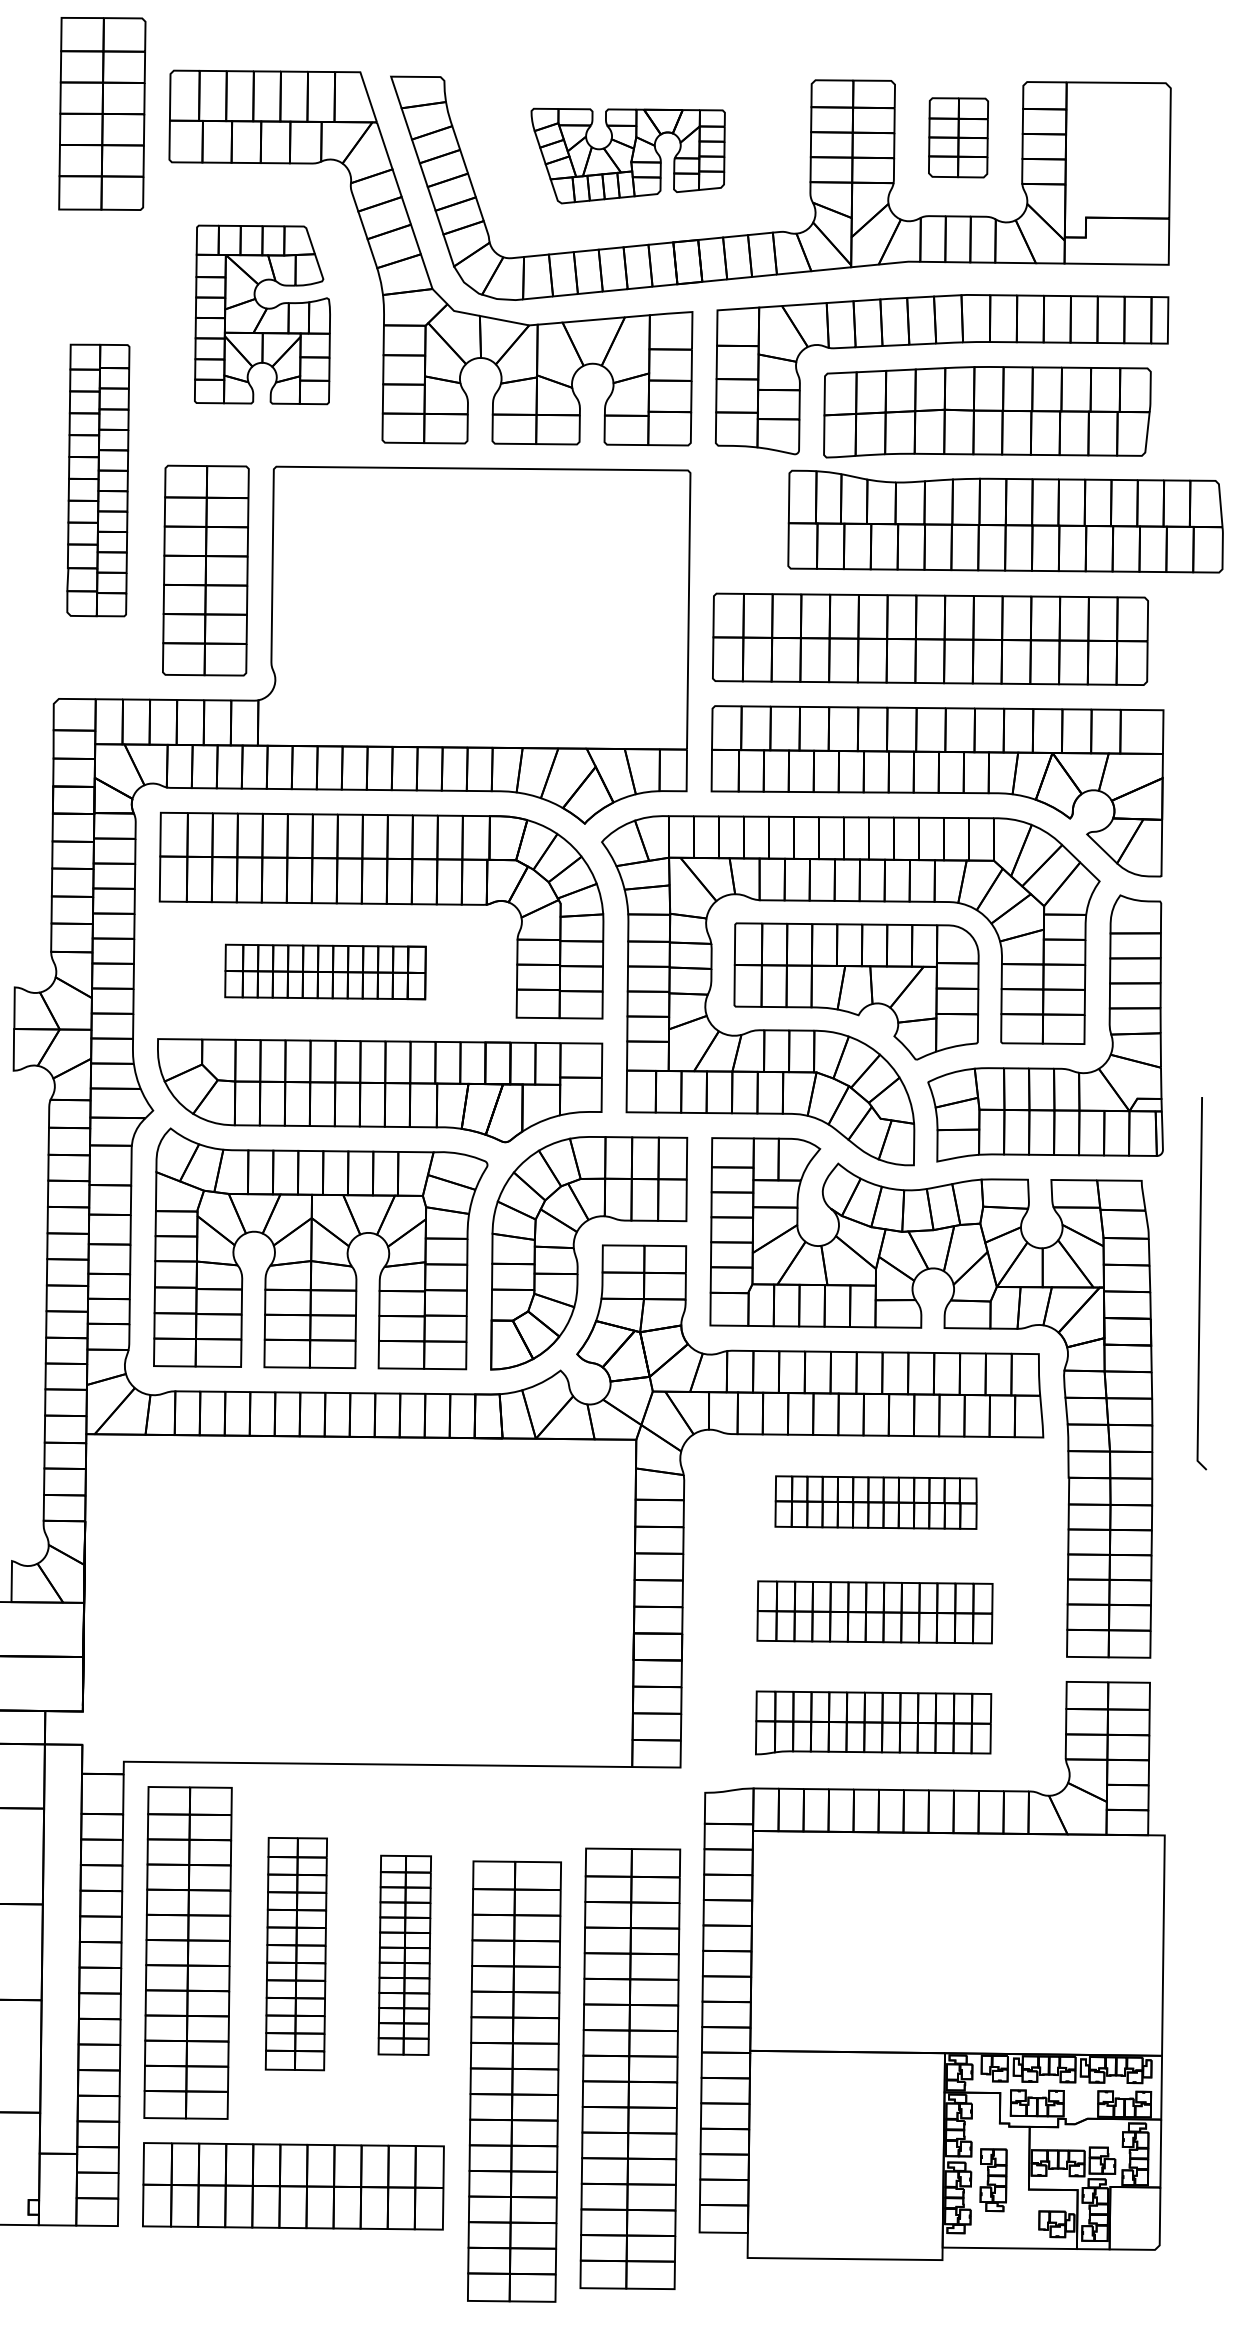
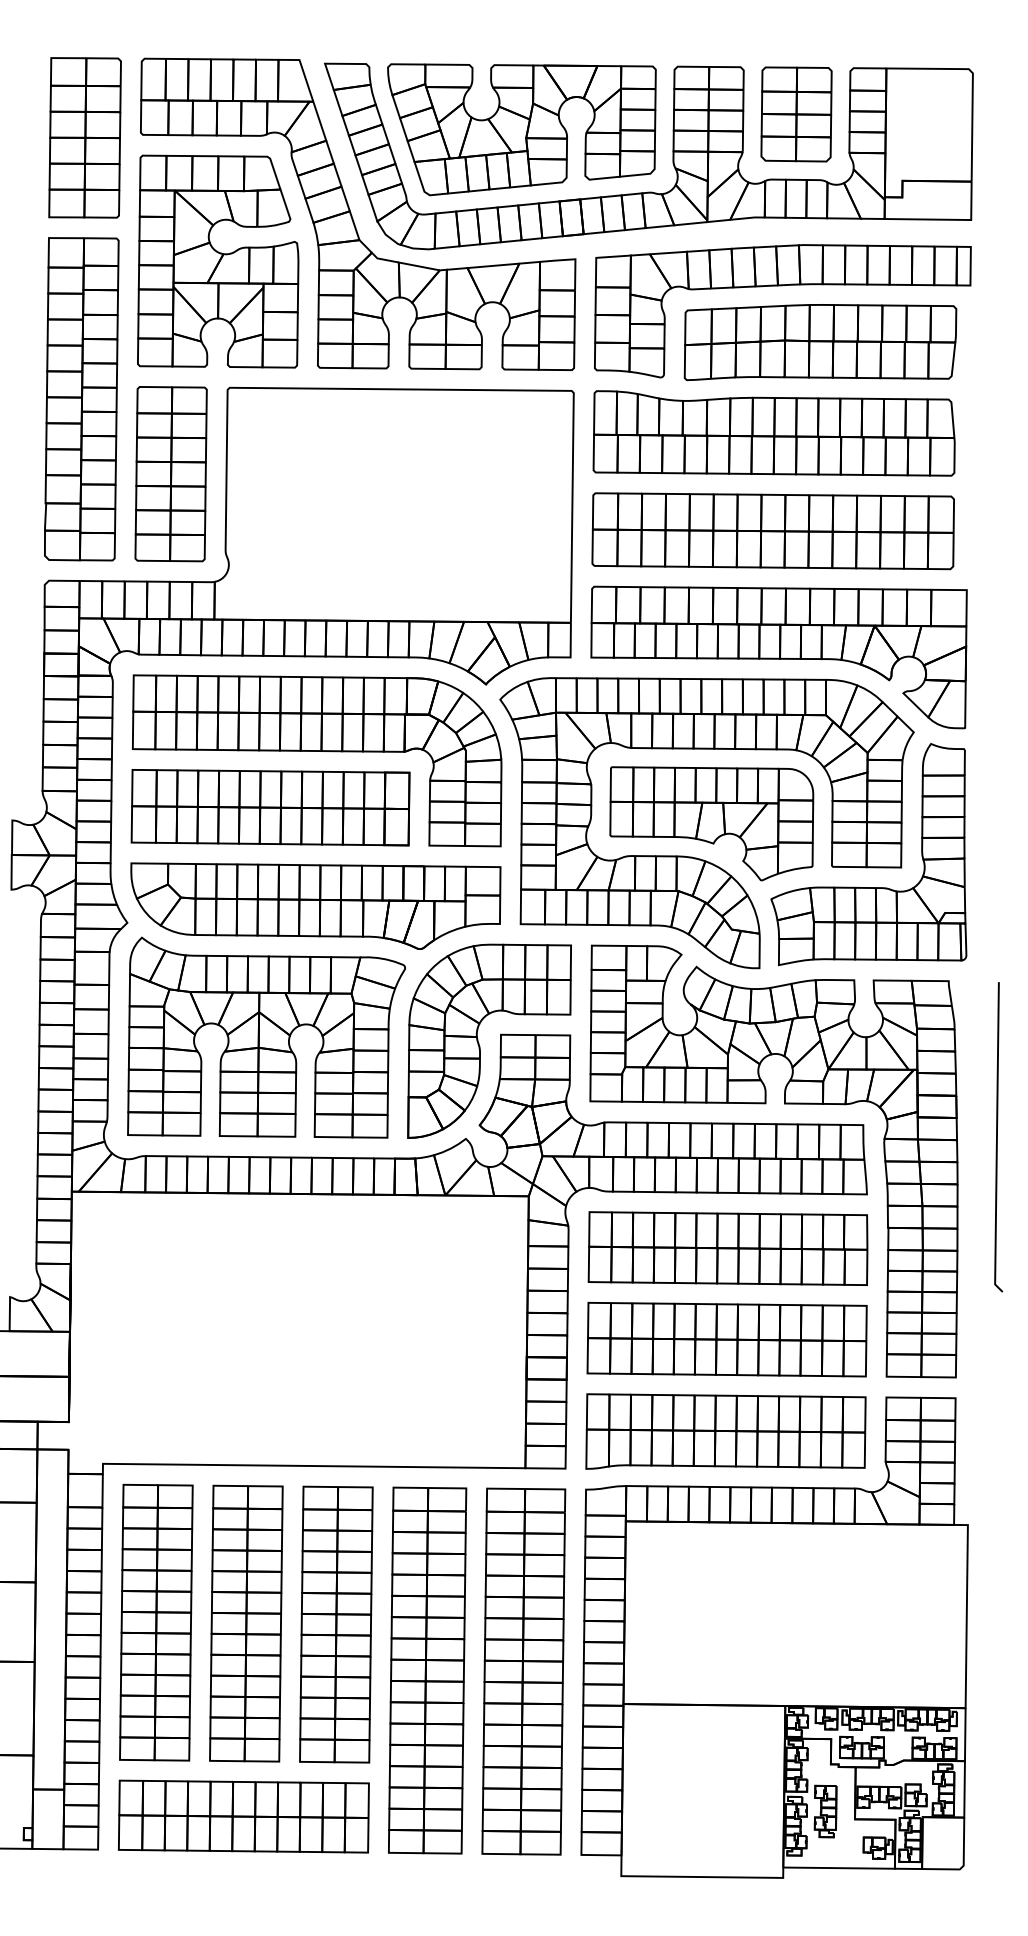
part: (102, 113) -> (85, 137), moved
part: (958, 137) -> (796, 114), size x1.43
part: (628, 155) -> (522, 129), size x1.67
part: (262, 314) -> (218, 261), size x1.43
part: (98, 480) -> (81, 399), size x1.43
part: (1005, 521) -> (774, 433), moved
part: (325, 971) -> (270, 807), size x1.67
line: (1200, 1283) -> (997, 1137), moved
part: (875, 1502) -> (727, 1248), size x1.67
part: (874, 1612) -> (726, 1339), size x1.43
part: (873, 1722) -> (725, 1431), size x1.43
part: (296, 1953) -> (246, 1623), size x1.43
part: (404, 1955) -> (336, 1624), size x1.67
part: (630, 2068) -> (523, 1671), moved
part: (514, 2081) -> (427, 1670), moved

